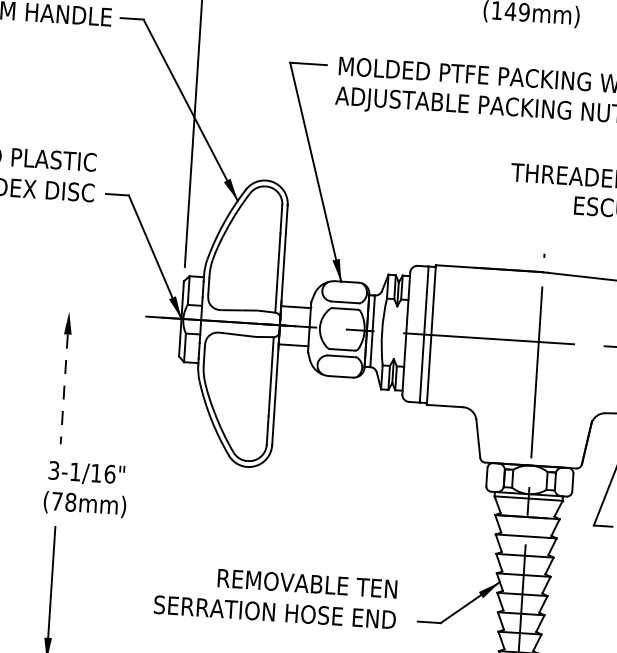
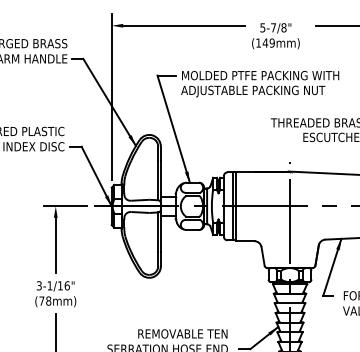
line: (88, 313) -> (65, 206), added
line: (63, 390) -> (55, 245), dashed -> solid
text: (85, 490) -> (55, 294), moved

